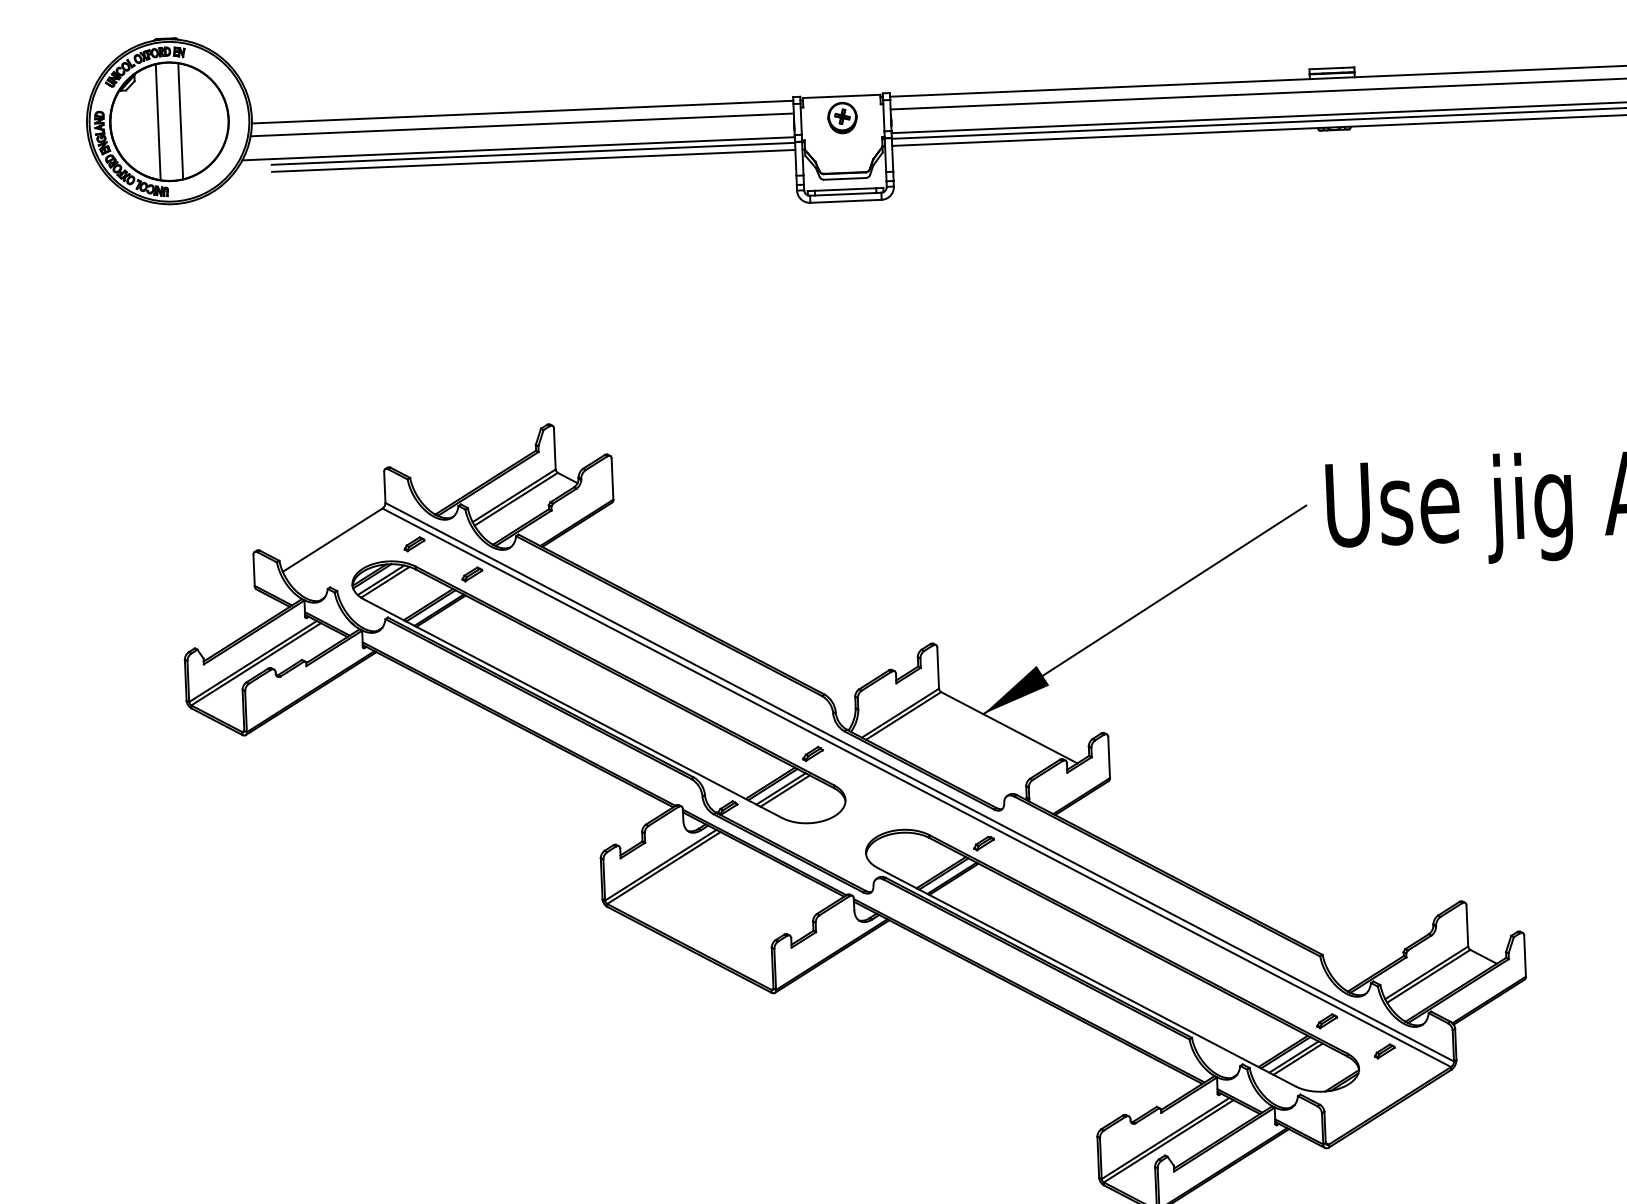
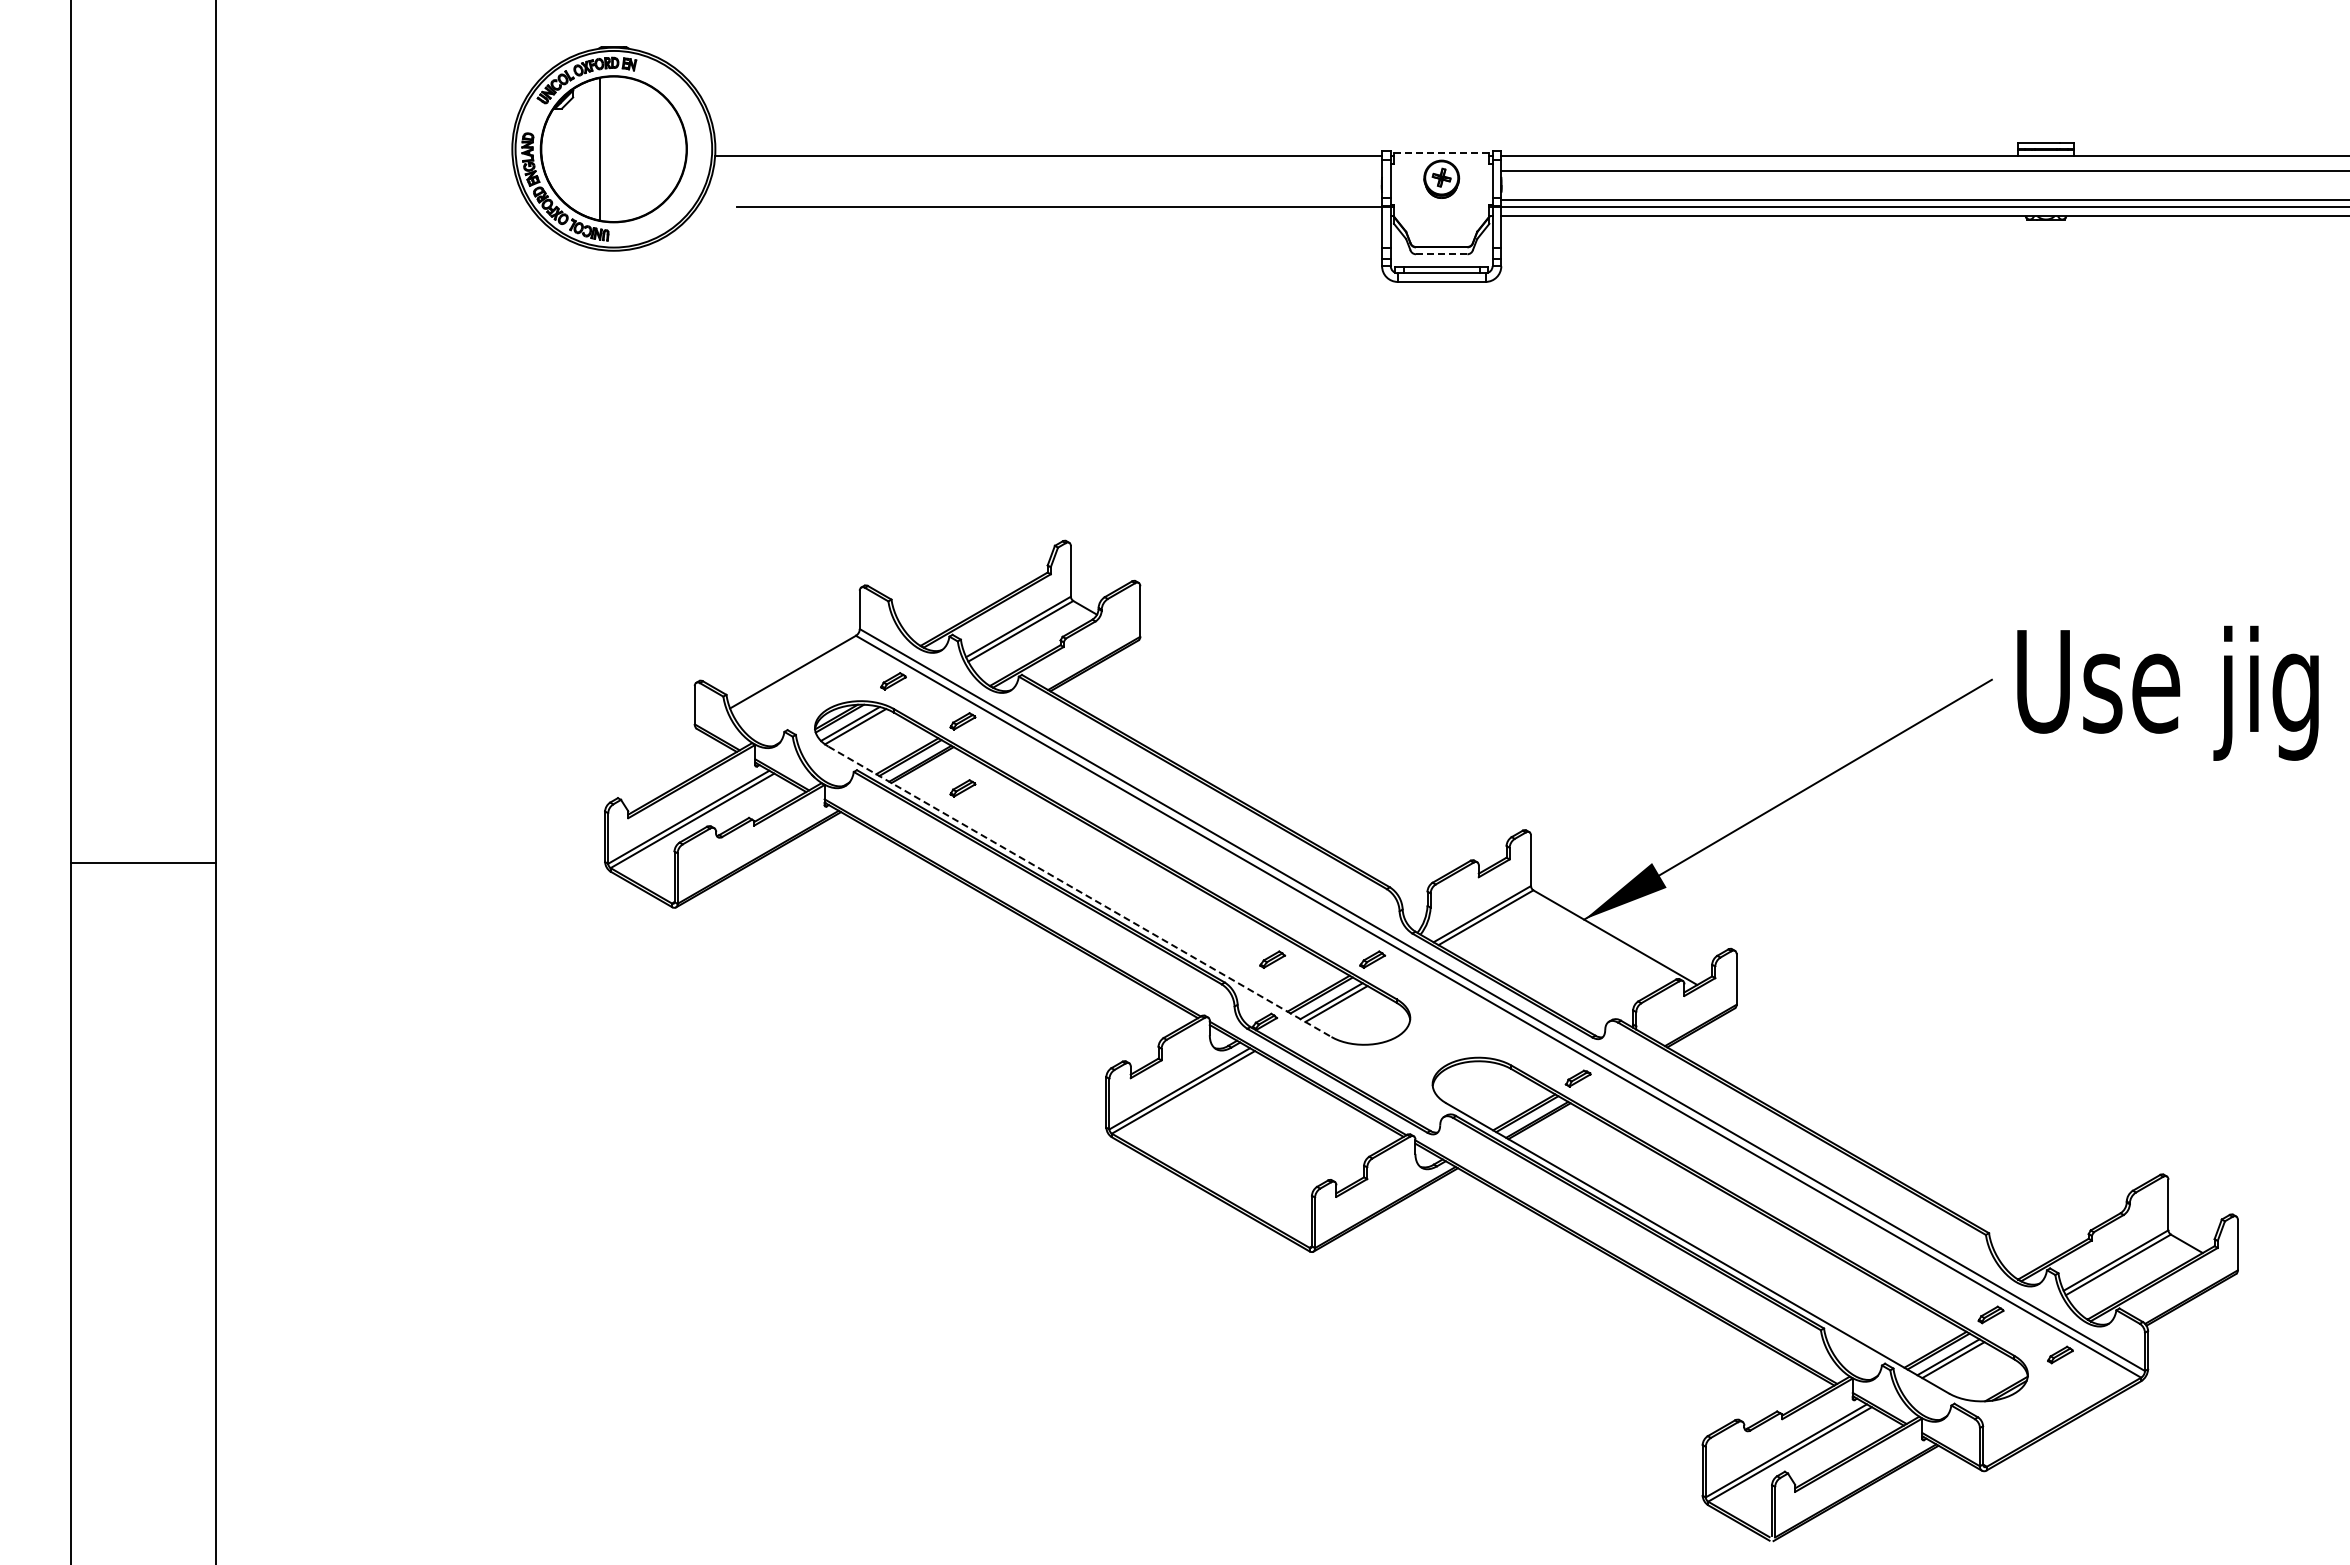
line: (841, 96) -> (1441, 152), solid -> dashed
line: (180, 120) -> (627, 148), removed
line: (522, 125) -> (1047, 171), removed
line: (518, 148) -> (1041, 200), removed
line: (533, 161) -> (1059, 216), removed
line: (844, 179) -> (1441, 254), solid -> dashed
part: (474, 628) -> (962, 788), added
line: (573, 709) -> (1080, 892), solid -> dashed
part: (731, 757) -> (1272, 959), added

